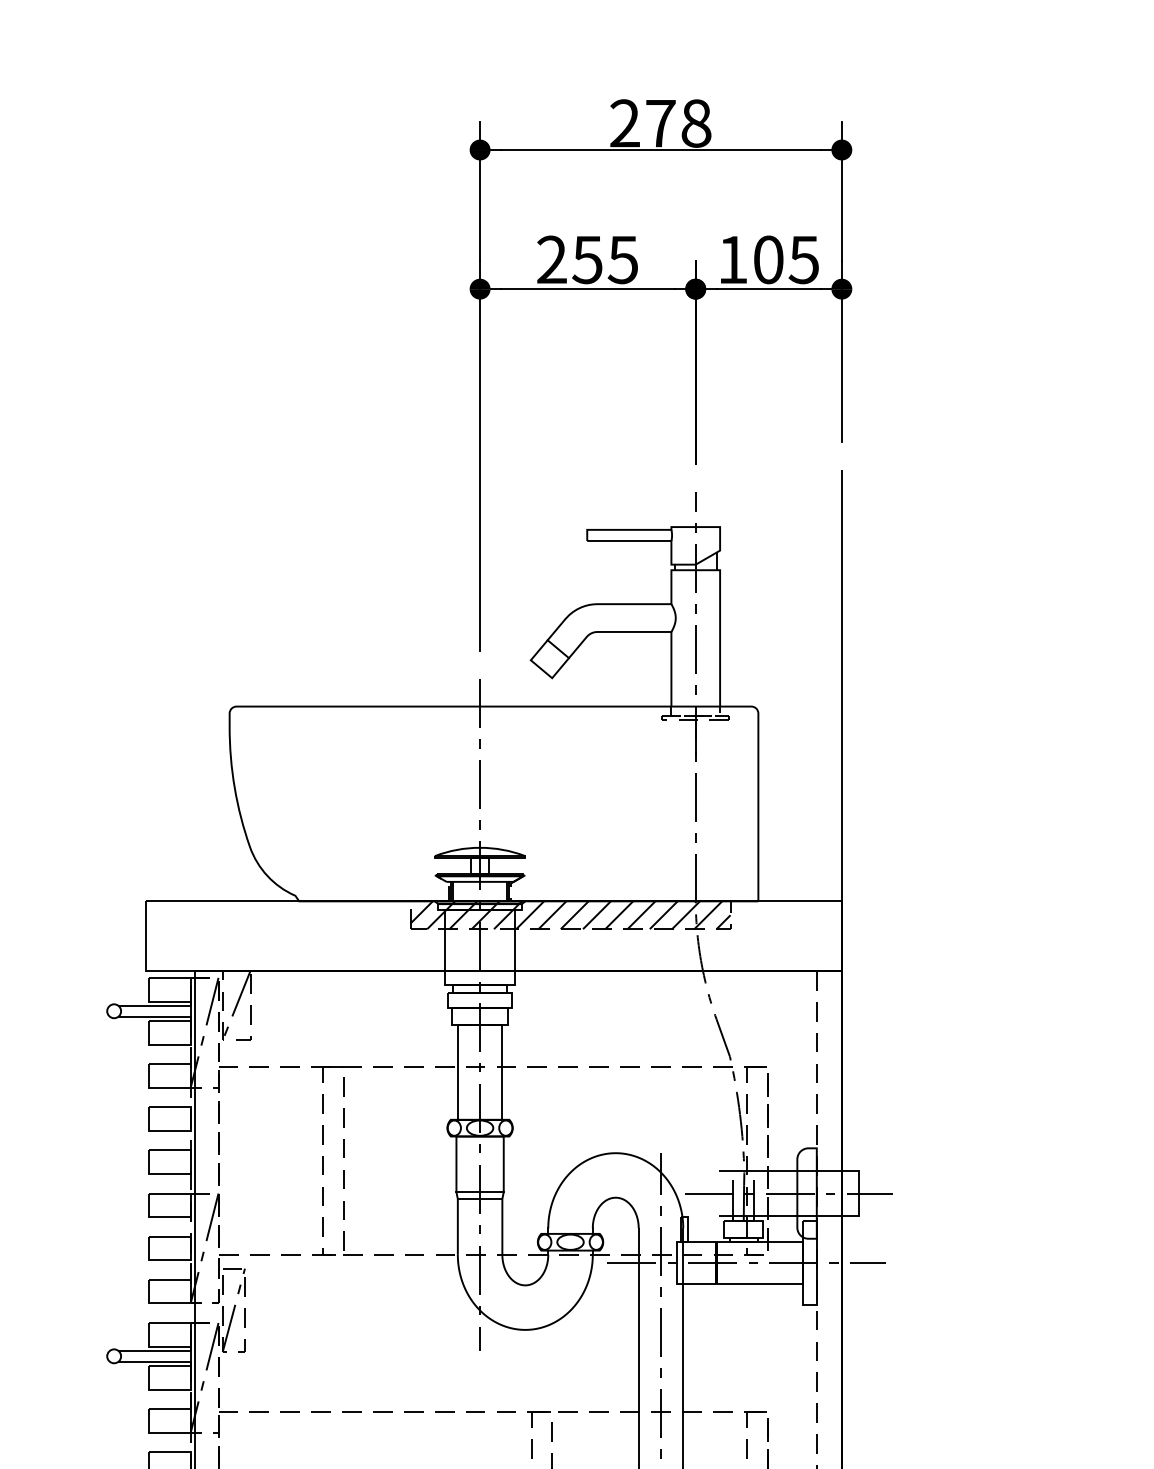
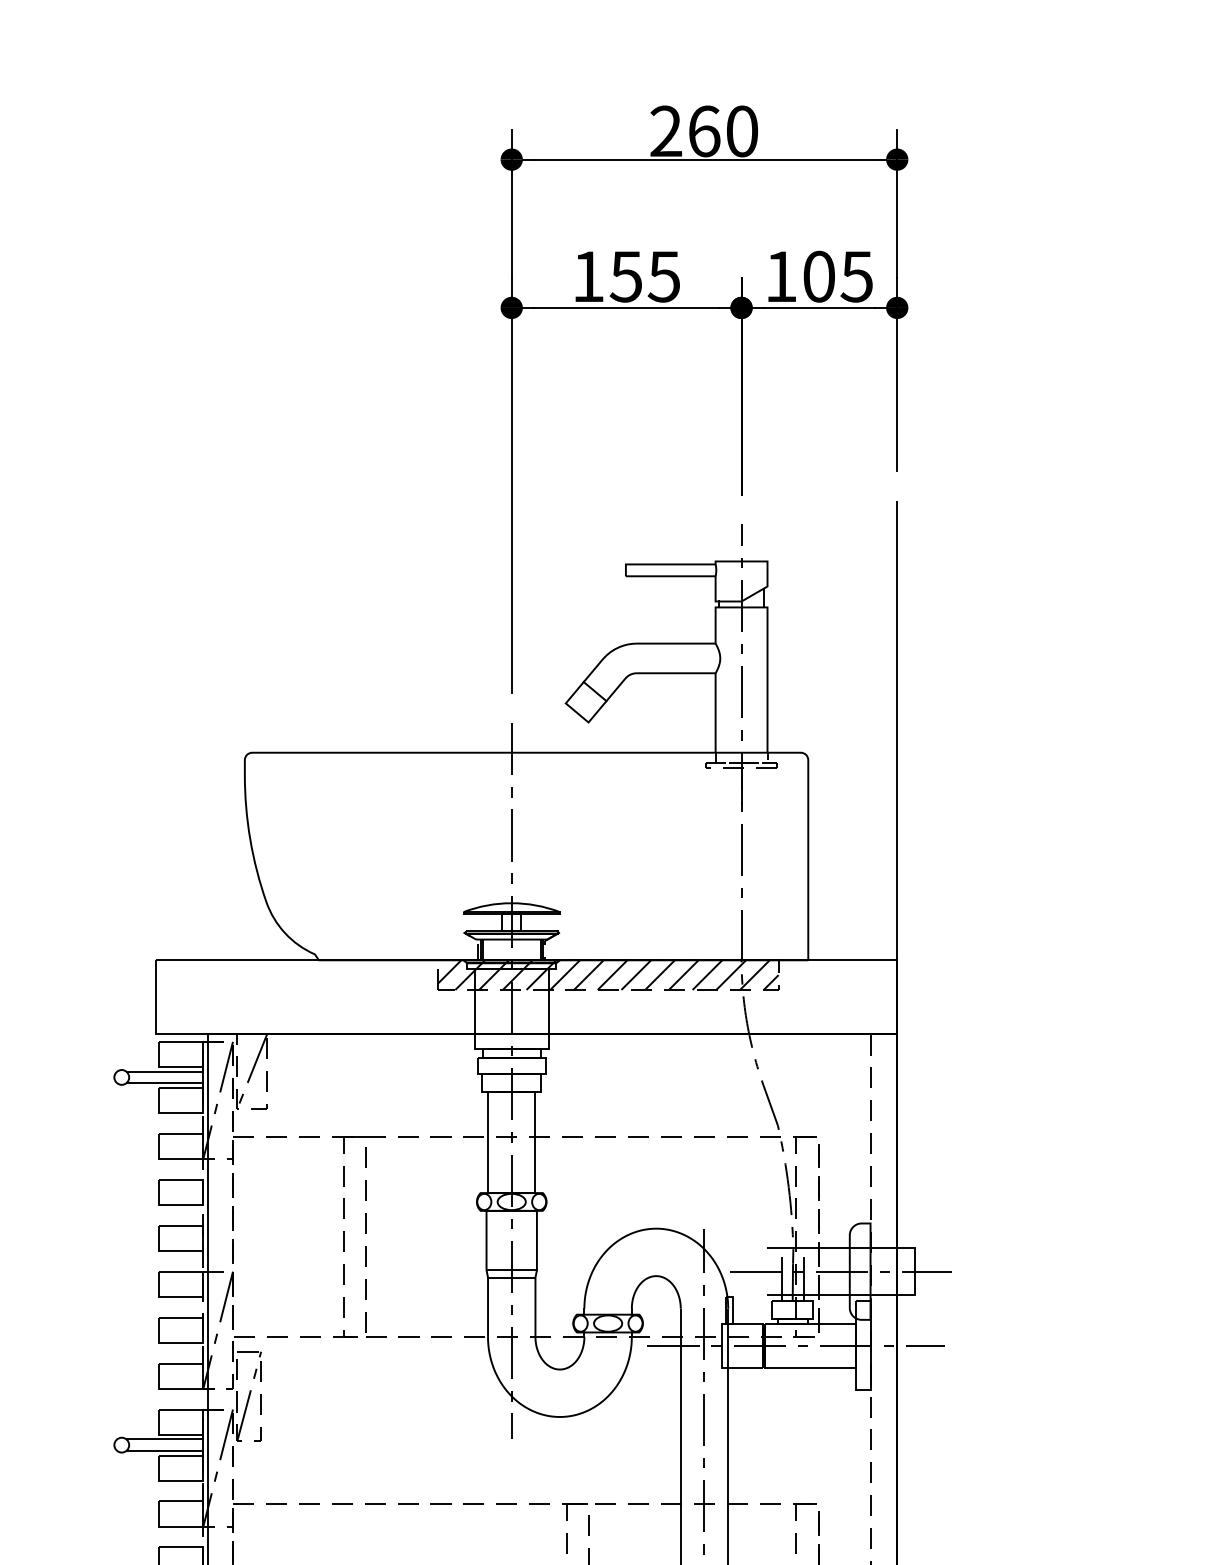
text: (678, 123) -> (723, 131), 278 -> 260
text: (552, 258) -> (588, 275), 255 -> 155

